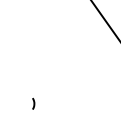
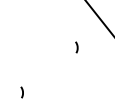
curve: (90, 61) -> (76, 47), added

